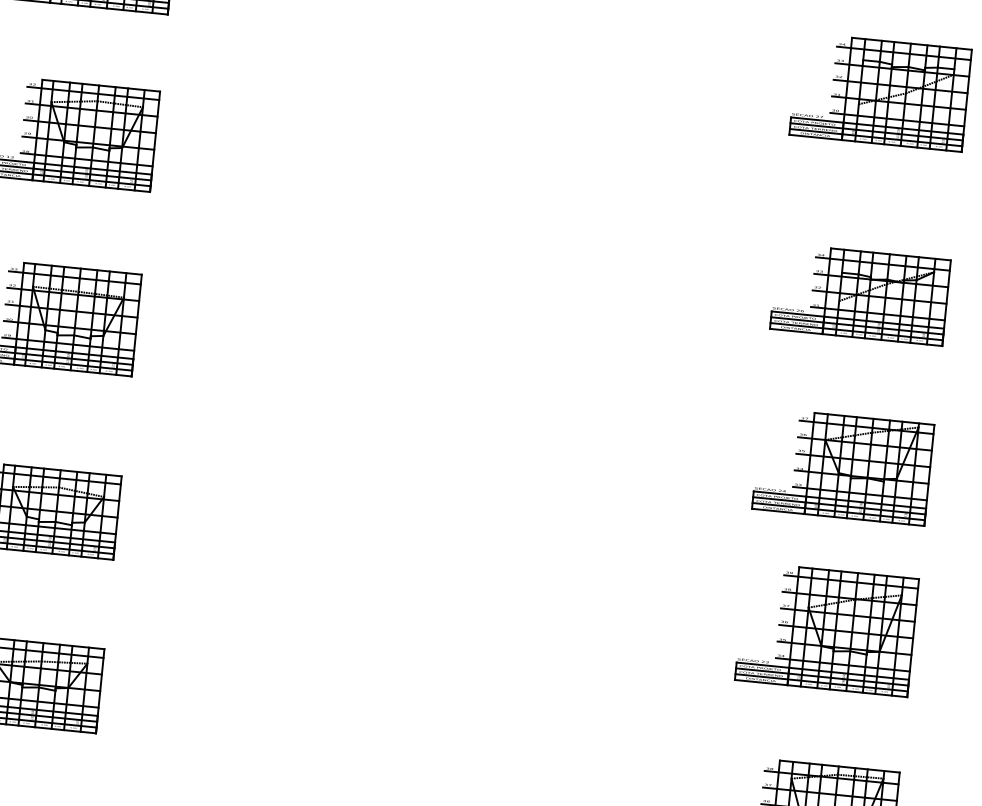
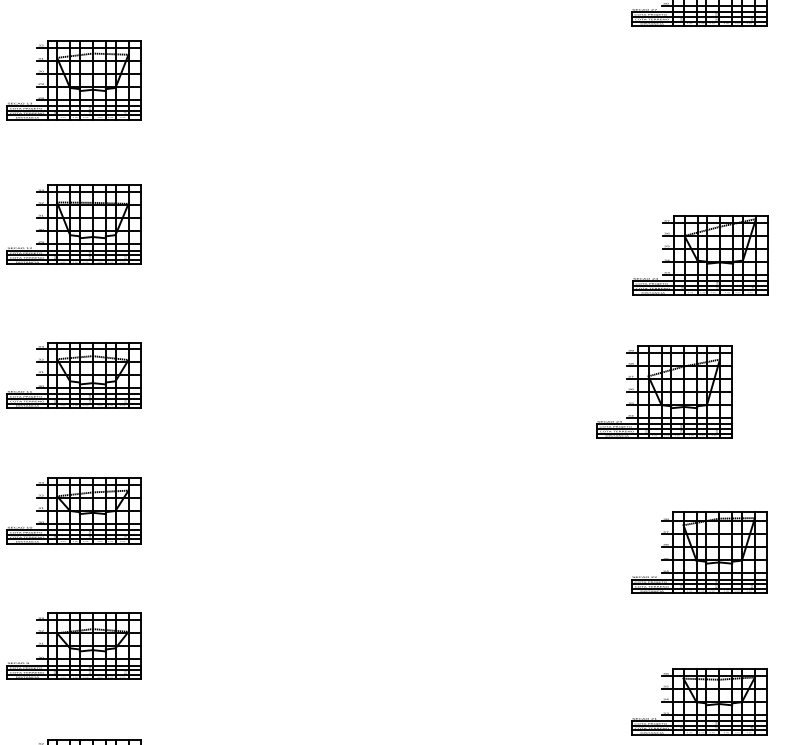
part: (860, 294) -> (699, 144), removed
part: (843, 466) -> (700, 255), moved
part: (827, 629) -> (664, 391), moved

